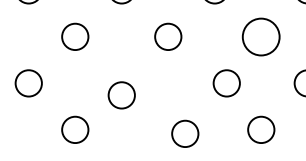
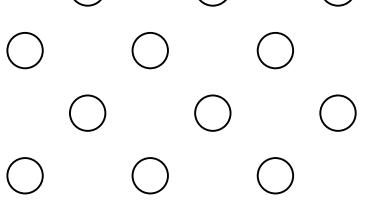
circle: (261, 36) -> (275, 50), size x0.71
circle: (226, 83) -> (212, 113), moved
circle: (121, 95) -> (87, 113), moved
circle: (185, 133) -> (150, 175), moved

